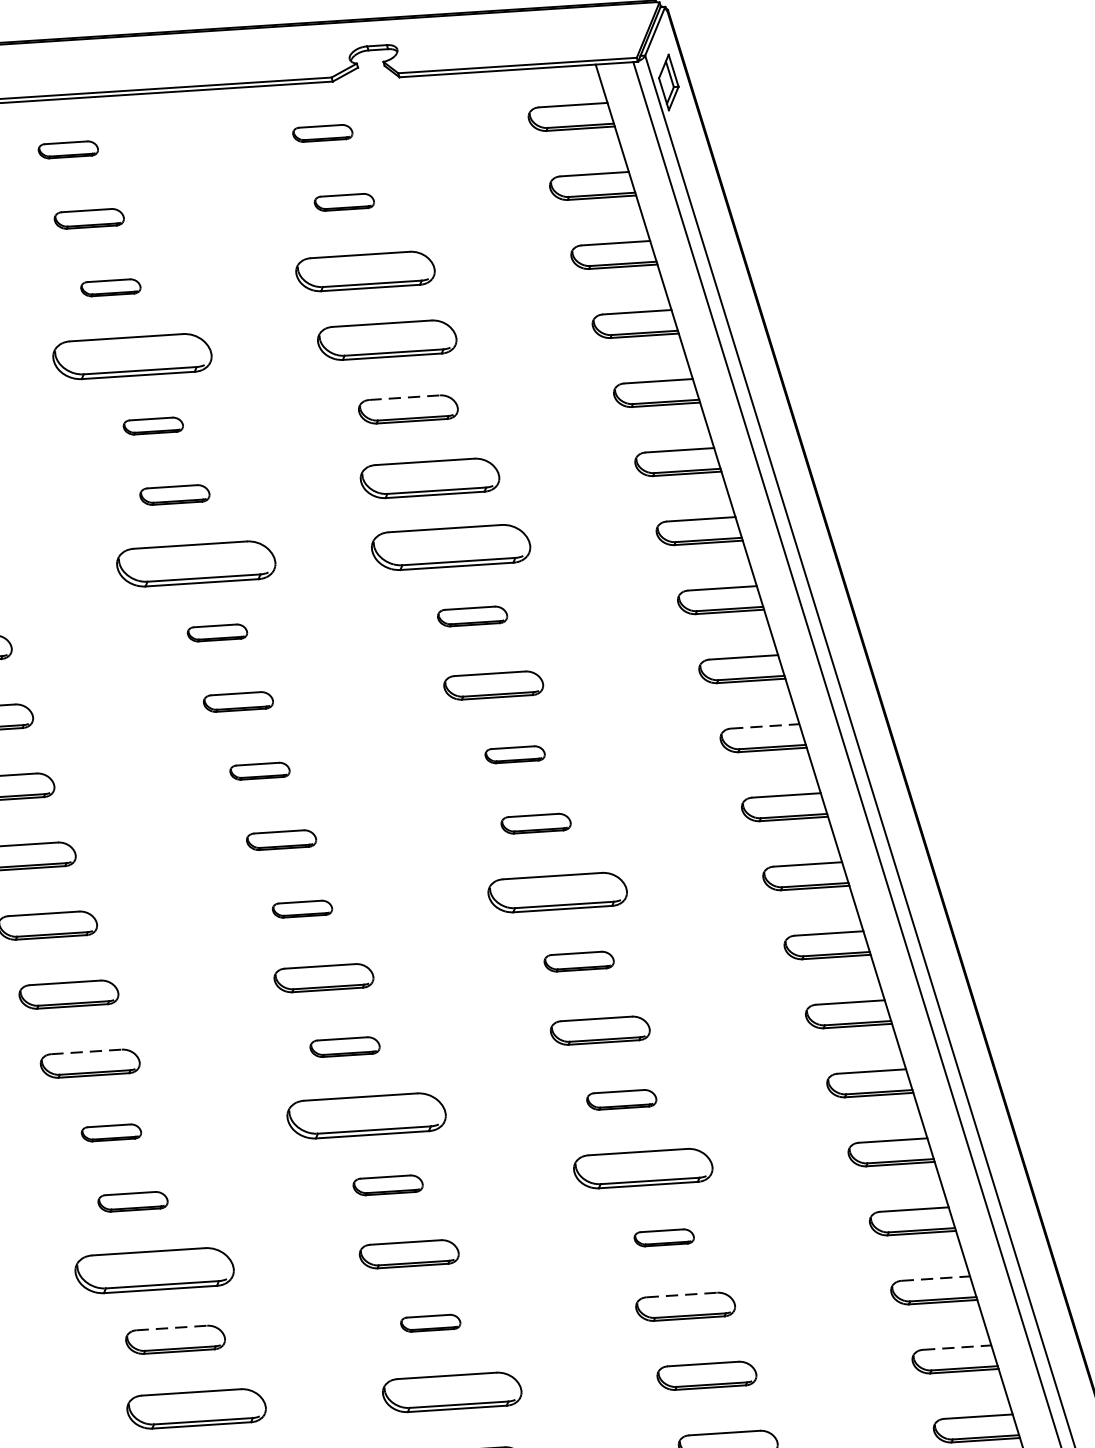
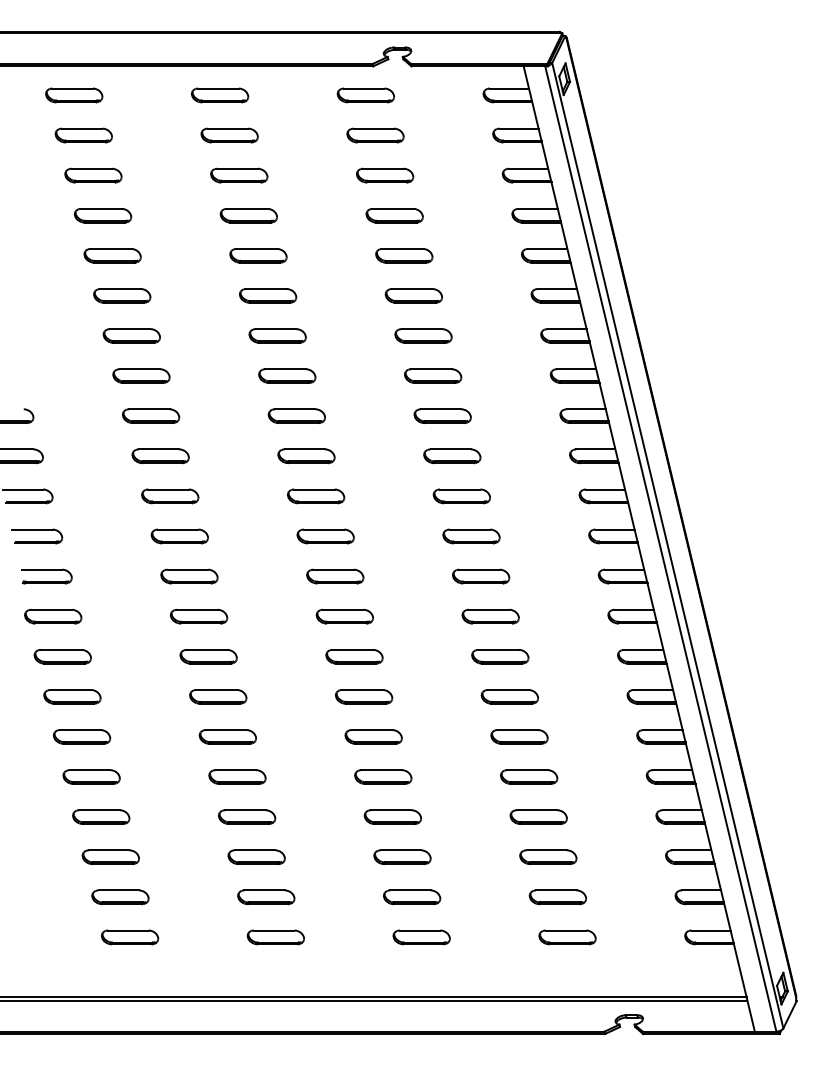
part: (322, 133) -> (365, 95), size x1.67
part: (68, 149) -> (220, 95), size x1.67
part: (344, 202) -> (375, 135), size x1.67
part: (89, 218) -> (229, 135), size x1.43
part: (366, 271) -> (385, 175), size x0.71
part: (111, 287) -> (239, 175), size x1.67
part: (386, 340) -> (394, 215), size x0.71
part: (131, 356) -> (248, 215), size x0.62
line: (406, 396) -> (403, 248), dashed -> solid
part: (153, 425) -> (258, 255), size x1.67
part: (428, 477) -> (413, 295), size x0.71
part: (175, 494) -> (268, 295), size x1.43
part: (450, 546) -> (423, 335), size x0.62
part: (195, 563) -> (277, 335), size x0.62
part: (472, 615) -> (433, 375), size x1.43
part: (217, 632) -> (287, 375), size x1.67
part: (237, 700) -> (296, 415), size x1.43
line: (764, 726) -> (595, 449), dashed -> solid
part: (515, 755) -> (452, 456), size x1.67
part: (260, 771) -> (306, 456), size x1.67
part: (535, 823) -> (461, 496), size x1.43
part: (282, 840) -> (316, 496), size x1.43
part: (557, 892) -> (471, 536), size x0.71
part: (302, 909) -> (325, 536), size x1.67
part: (579, 961) -> (481, 576), size x1.43
part: (344, 1047) -> (344, 616), size x1.43
line: (86, 1051) -> (197, 609), dashed -> solid
part: (621, 1099) -> (500, 656), size x1.43
part: (366, 1115) -> (354, 656), size x0.62
part: (111, 1132) -> (208, 656), size x1.67
part: (642, 1168) -> (509, 696), size x0.71
part: (388, 1184) -> (364, 696), size x1.43
part: (133, 1201) -> (218, 696), size x1.43
part: (664, 1237) -> (519, 736), size x1.67
part: (153, 1270) -> (227, 736), size x0.62
line: (935, 1279) -> (672, 770), dashed -> solid
line: (682, 1295) -> (527, 770), dashed -> solid
part: (430, 1322) -> (383, 776), size x1.67
line: (173, 1328) -> (236, 770), dashed -> solid
line: (957, 1348) -> (682, 810), dashed -> solid
part: (451, 1391) -> (392, 816), size x0.71
part: (197, 1407) -> (247, 816), size x0.71

